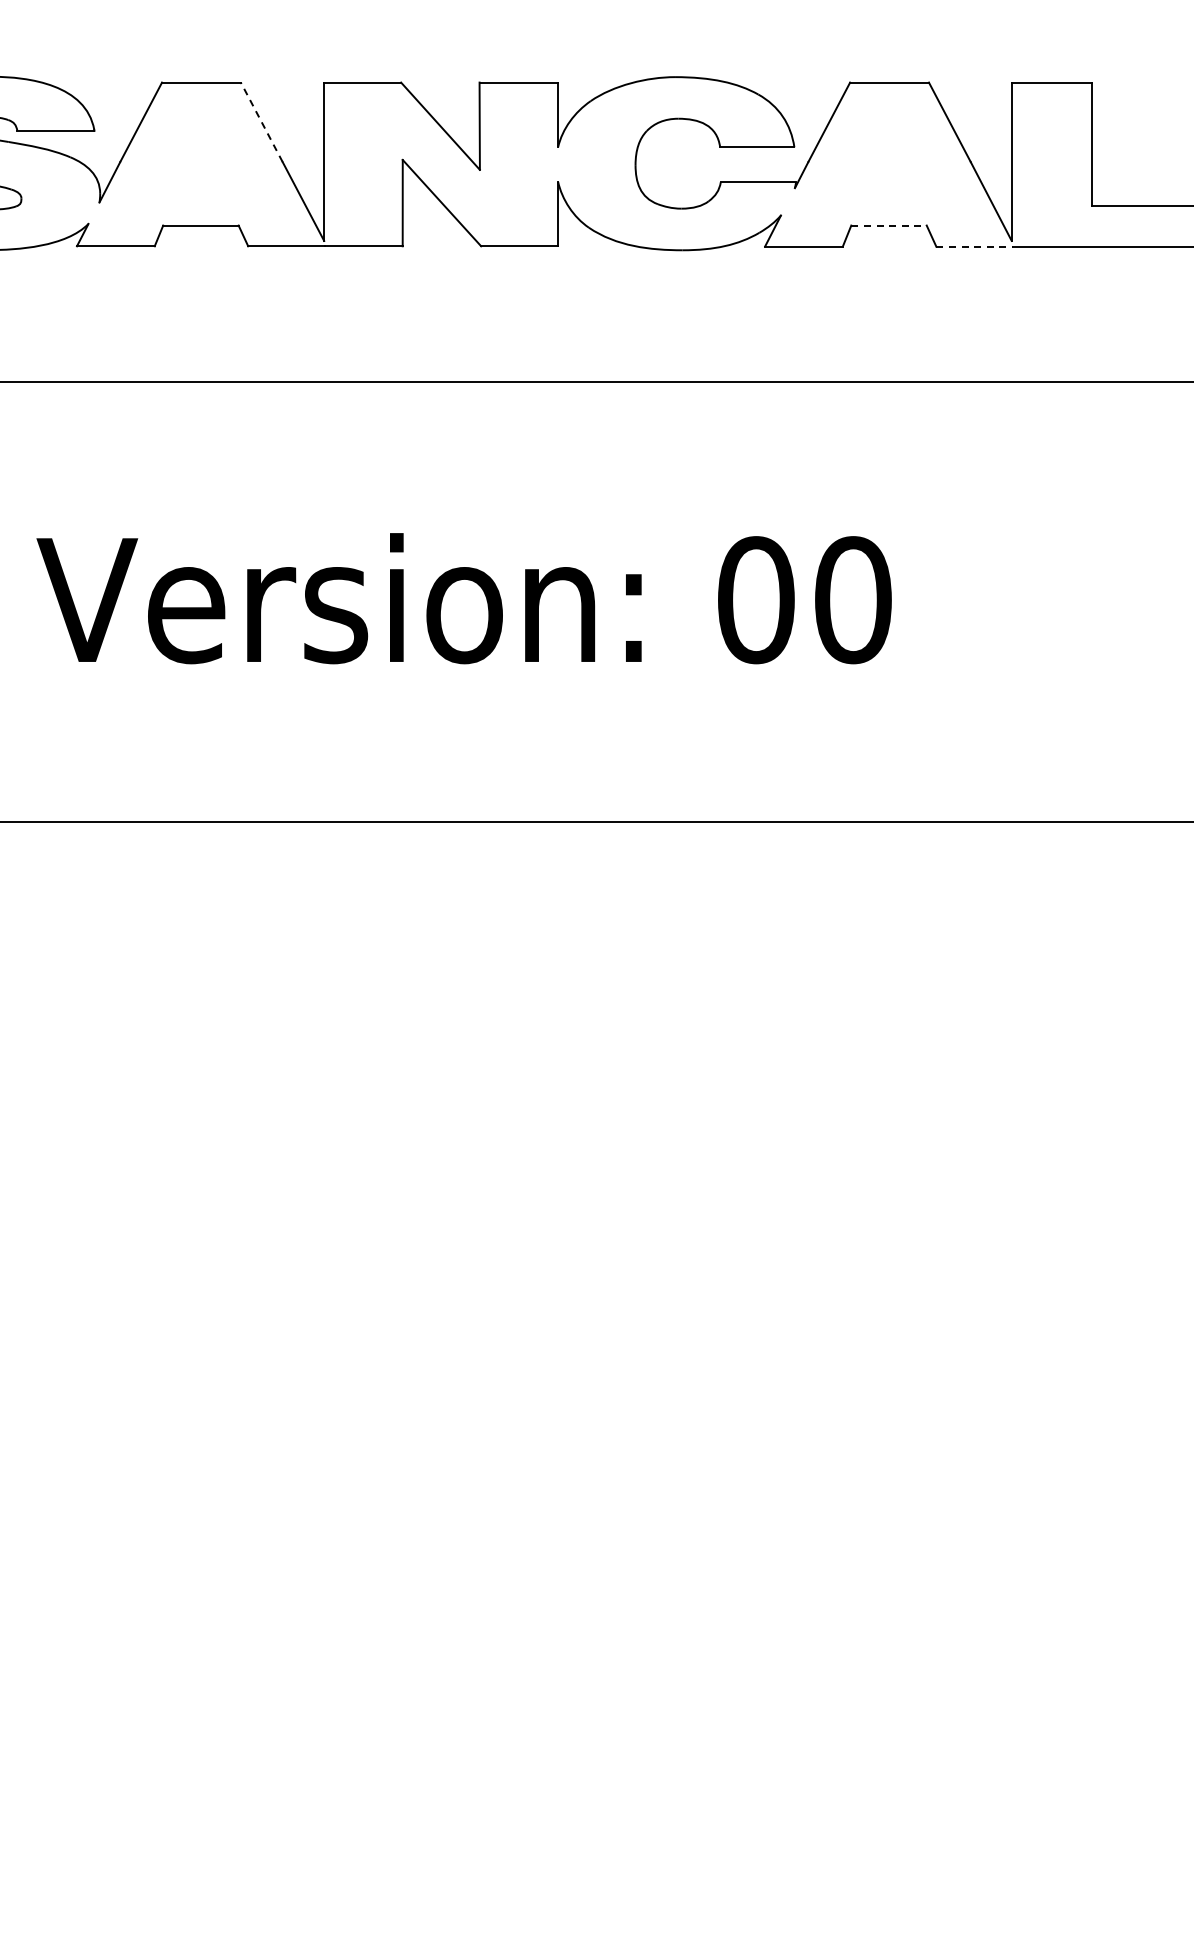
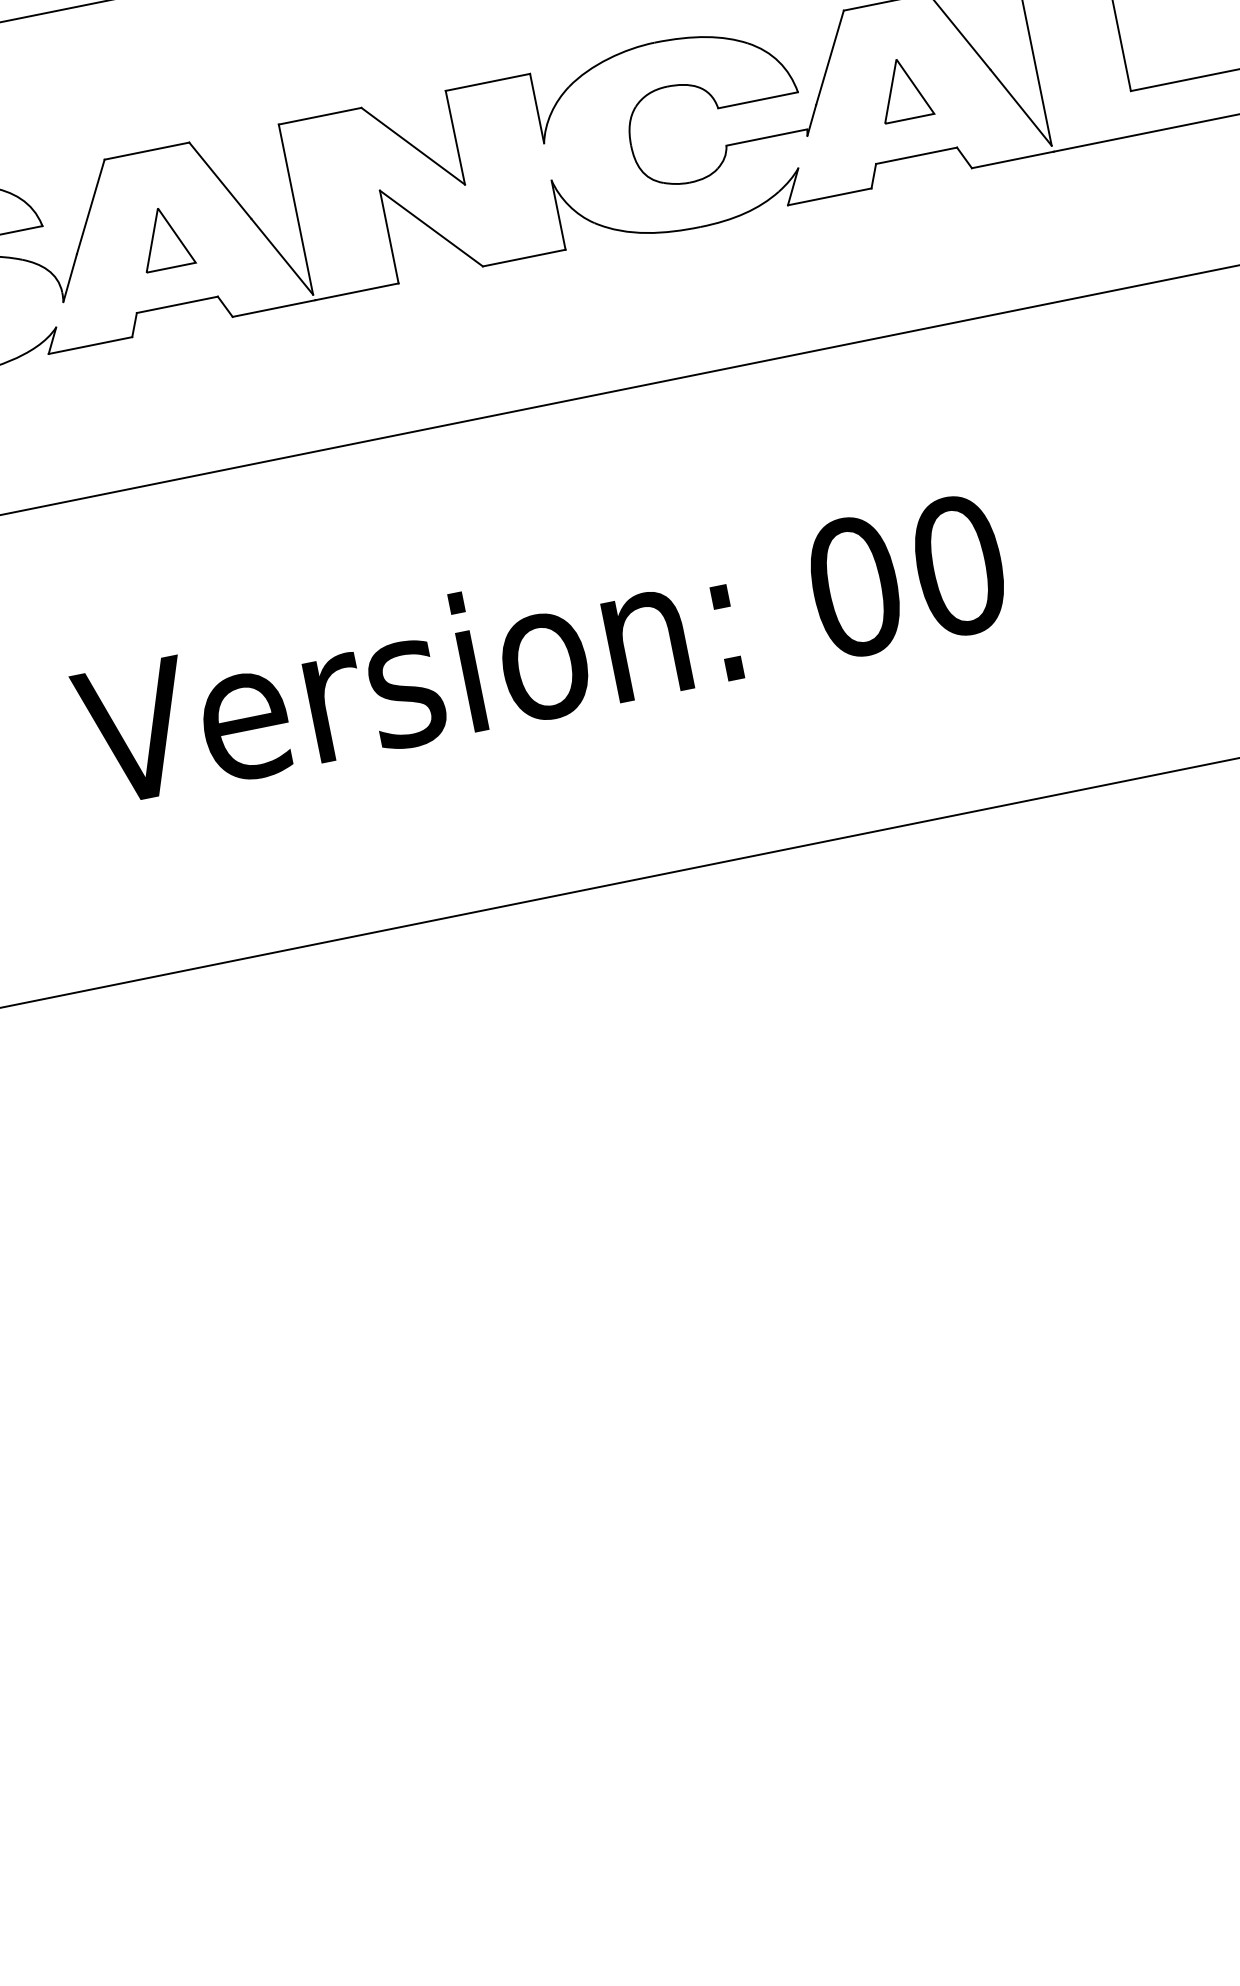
line: (261, 122) -> (220, 181), dashed -> solid
part: (202, 163) -> (165, 237), added
part: (889, 163) -> (903, 89), added
line: (889, 225) -> (917, 155), dashed -> solid
line: (974, 246) -> (1012, 159), dashed -> solid

